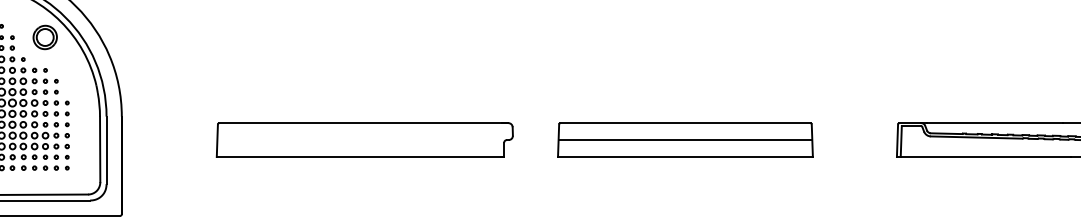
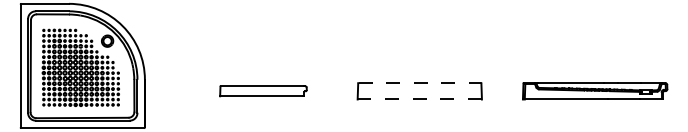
line: (686, 122) -> (420, 82), solid -> dashed
part: (364, 140) -> (263, 91), size x0.6
line: (684, 140) -> (419, 91), removed
line: (686, 157) -> (420, 99), solid -> dashed

